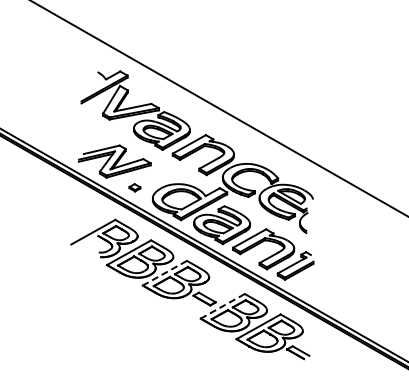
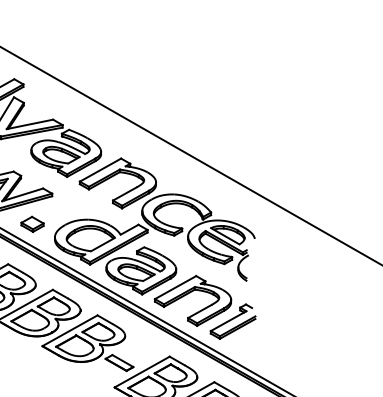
part: (134, 187) -> (32, 223), size x1.67
line: (164, 273) -> (69, 331), dashed -> solid
line: (222, 306) -> (141, 372), dashed -> solid

